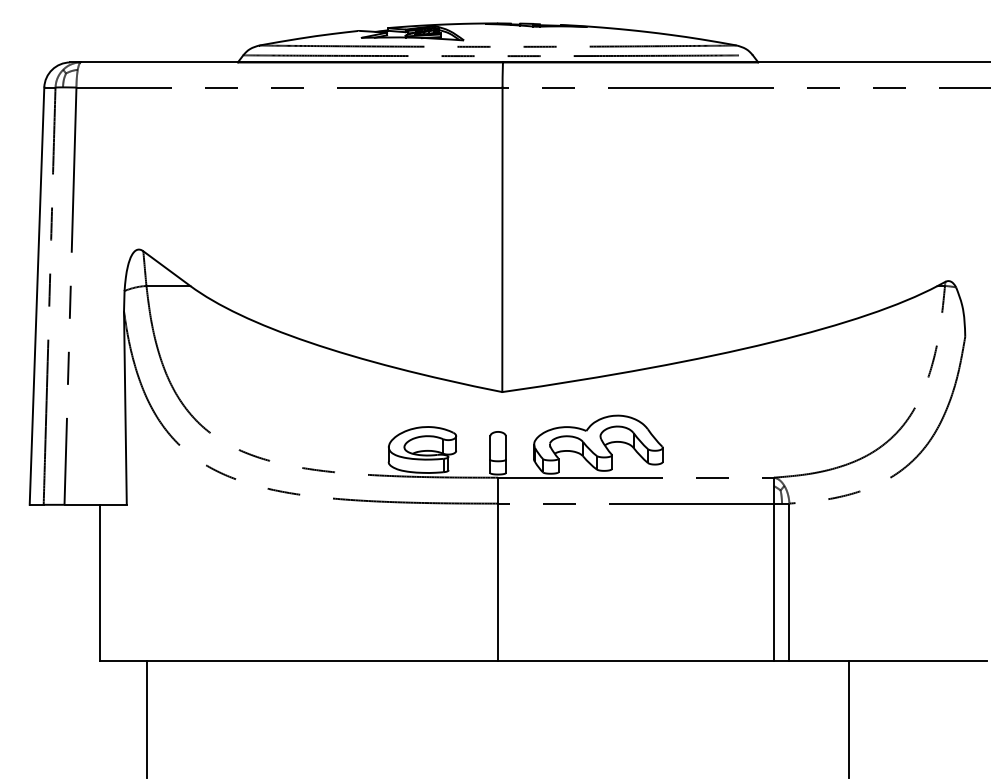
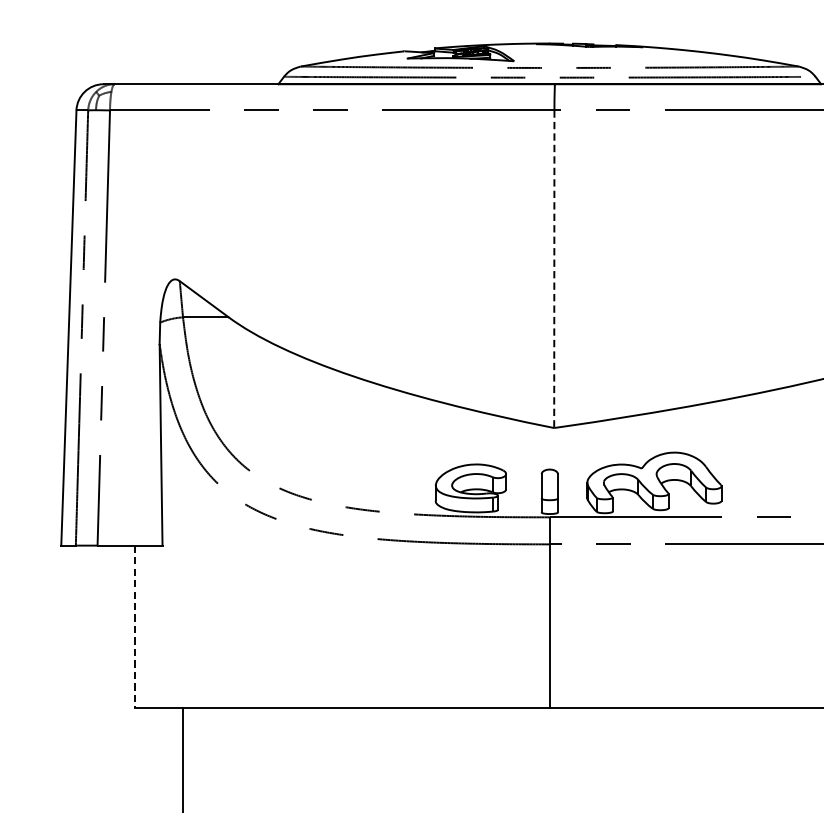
line: (502, 240) -> (554, 269), solid -> dashed
line: (99, 583) -> (134, 627), solid -> dashed

